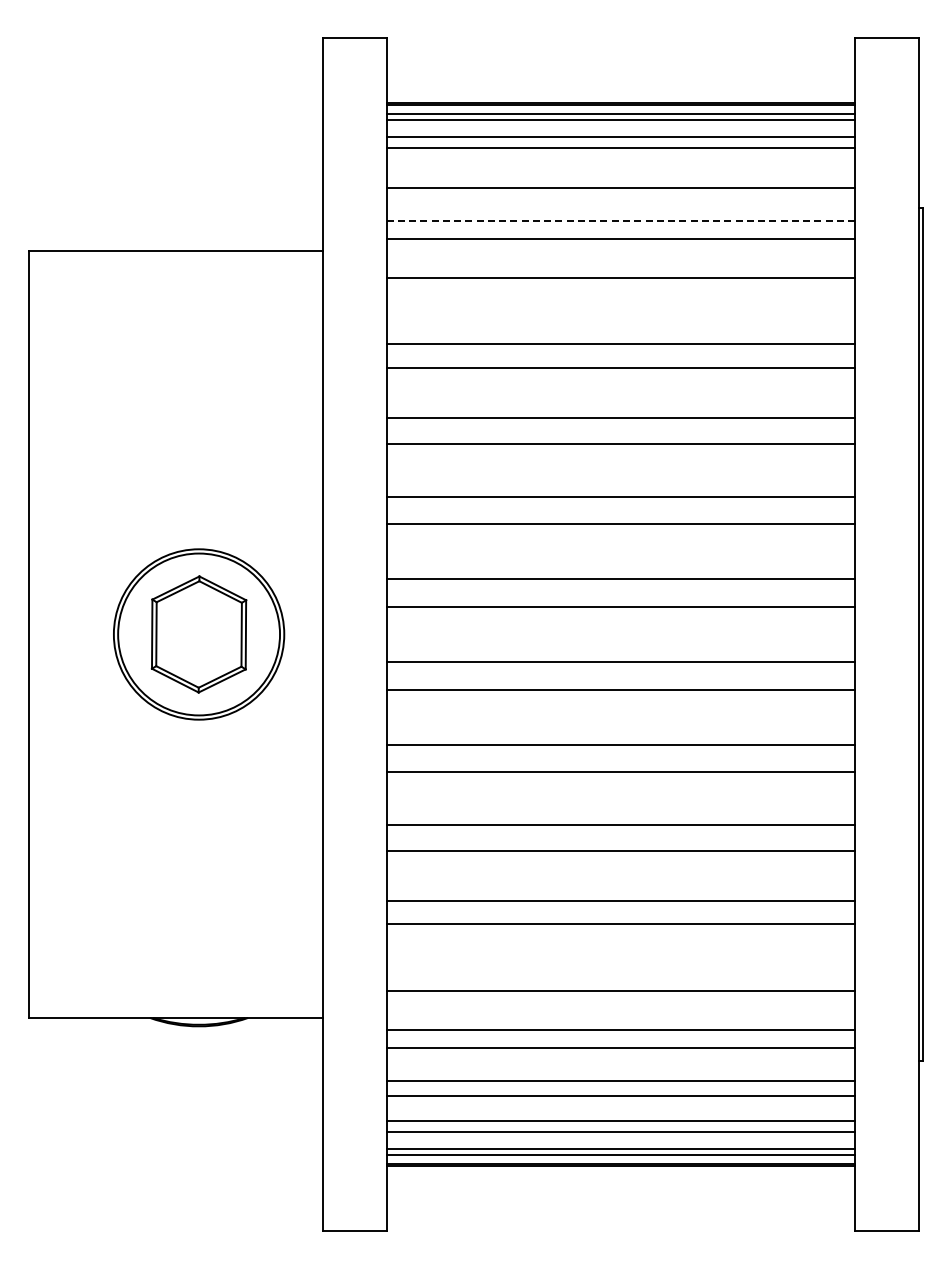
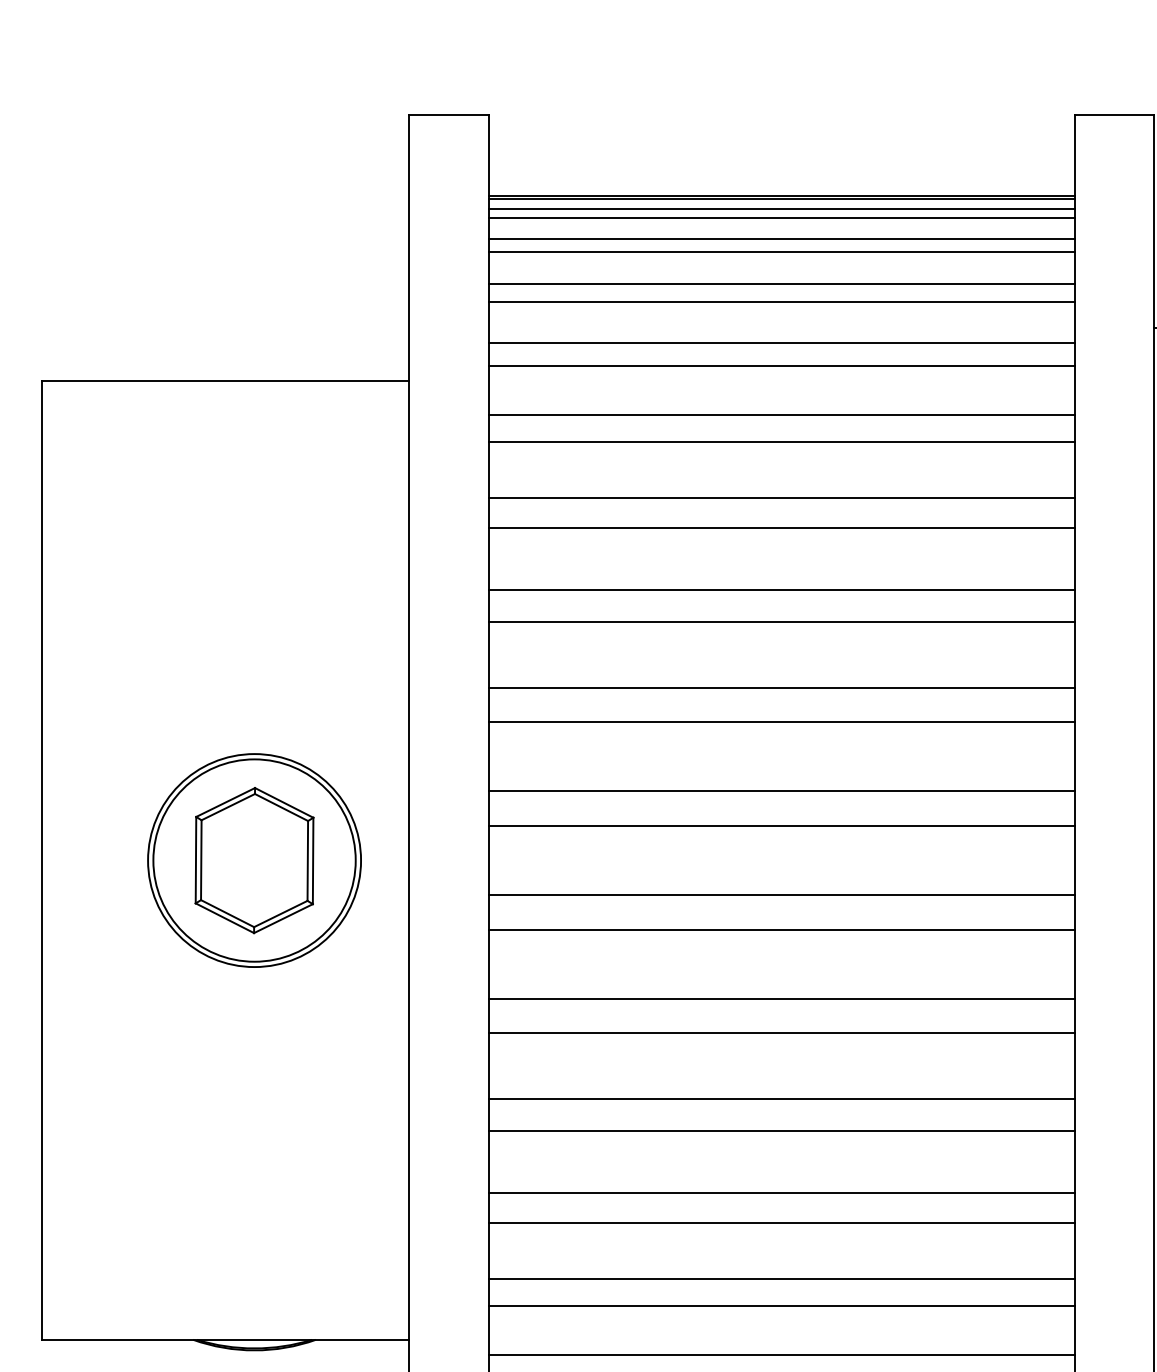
line: (620, 173) -> (781, 284), added
line: (621, 220) -> (782, 343), dashed -> solid
line: (620, 299) -> (781, 441), added
line: (620, 969) -> (781, 1279), added

